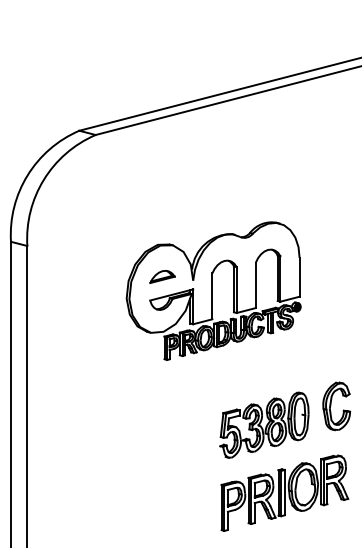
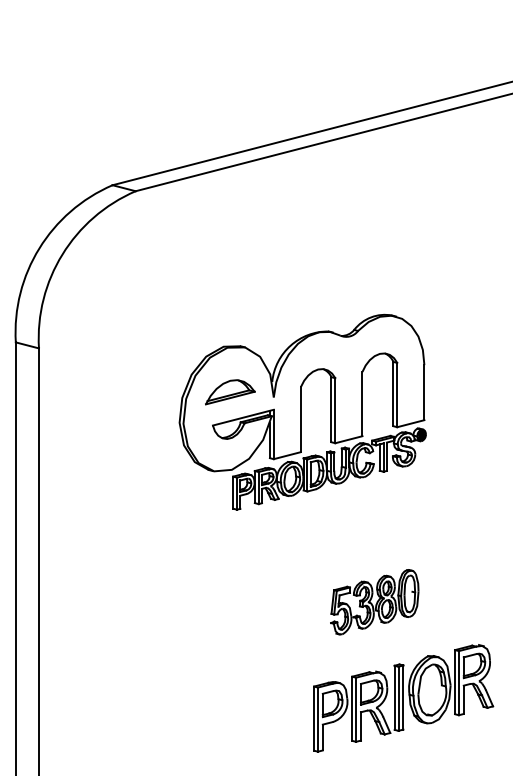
part: (162, 276) -> (230, 391), size x1.4
part: (330, 406) -> (468, 575), removed
part: (264, 425) -> (374, 602), size x0.7

